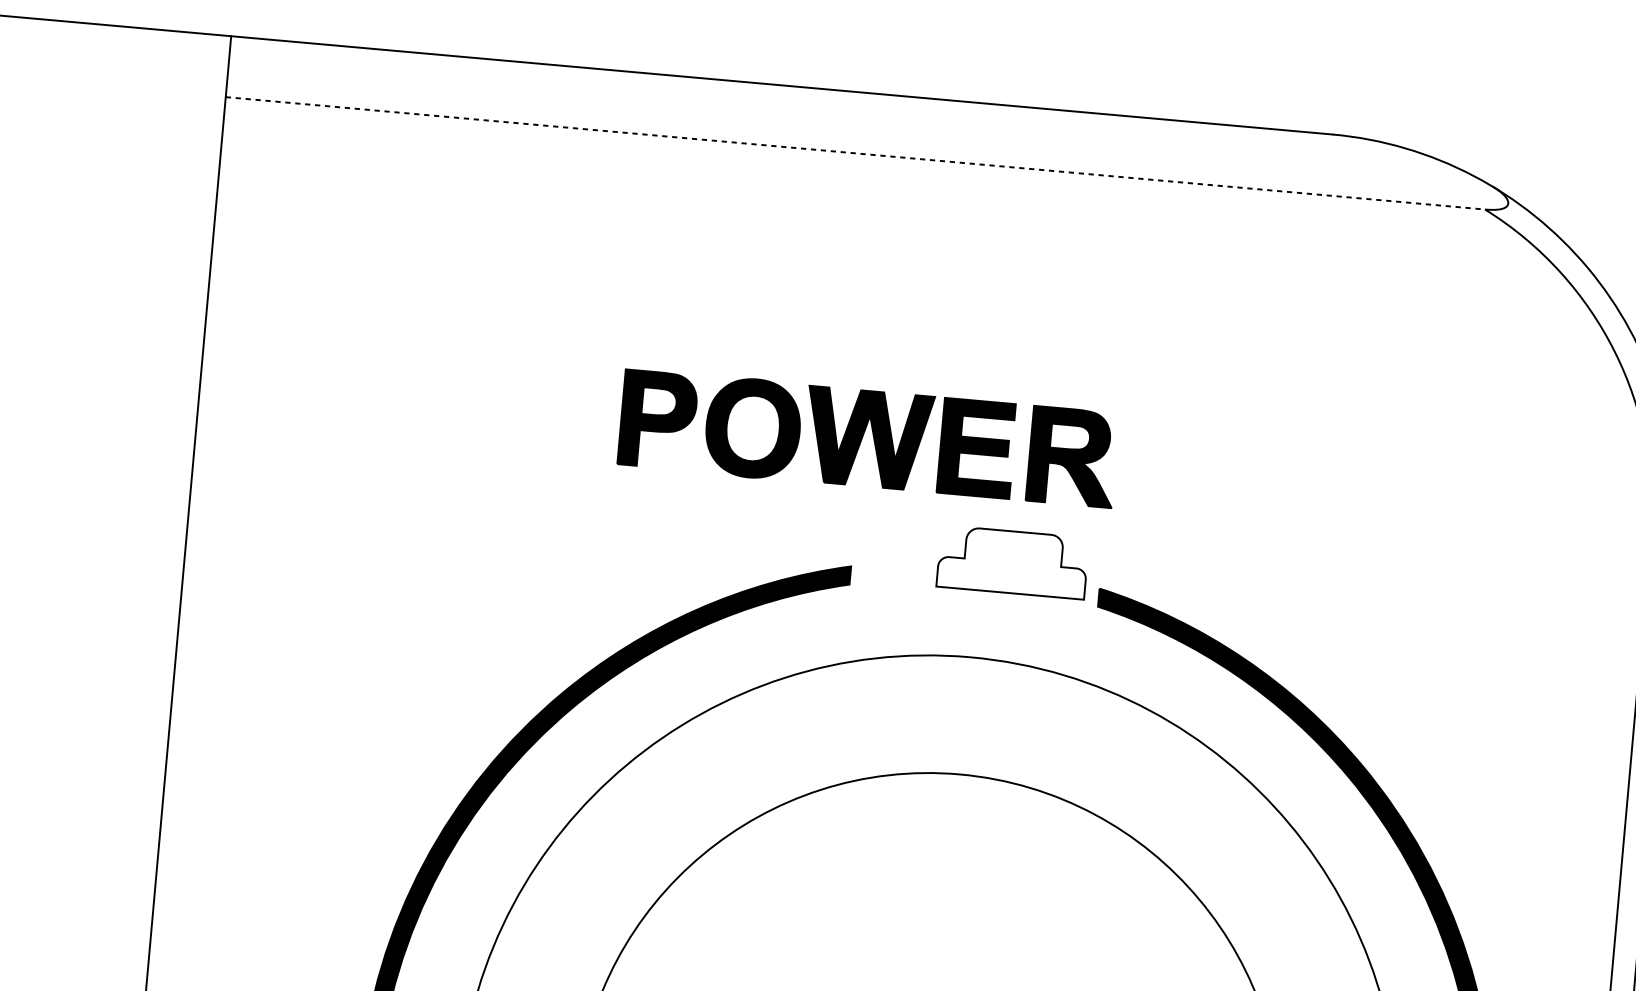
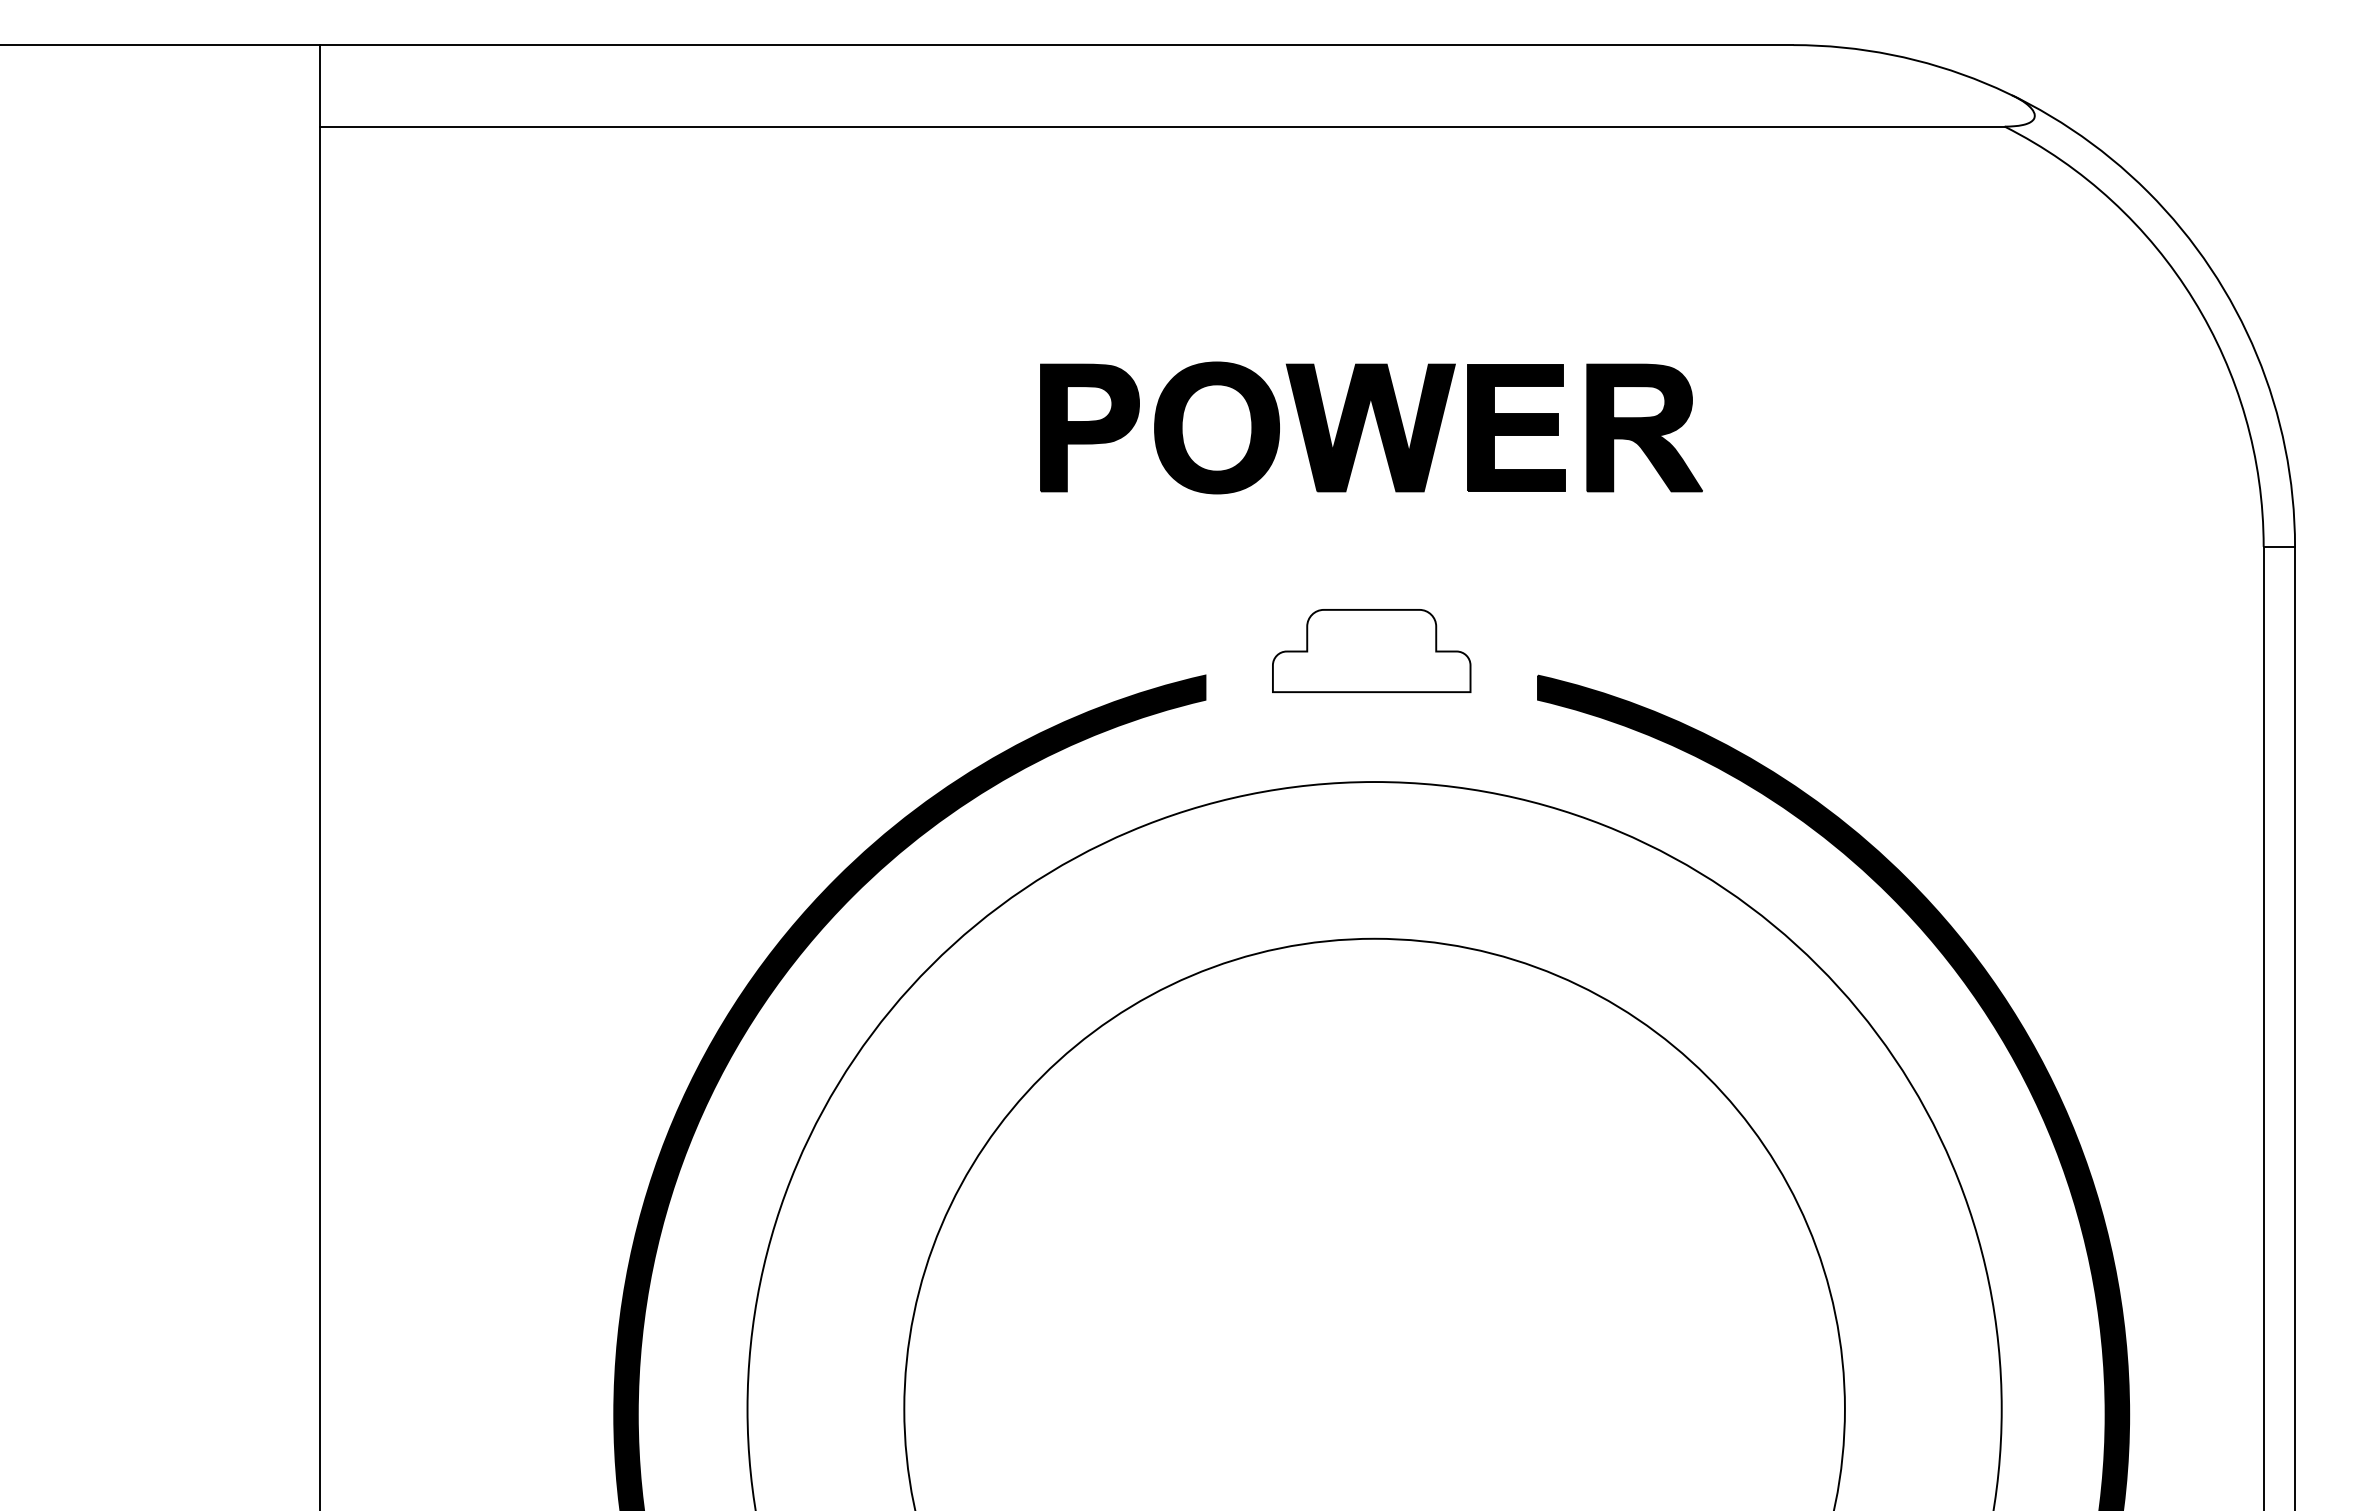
line: (855, 153) -> (1162, 126), dashed -> solid
part: (873, 437) -> (1377, 425), moved
part: (1012, 562) -> (1371, 650), moved

